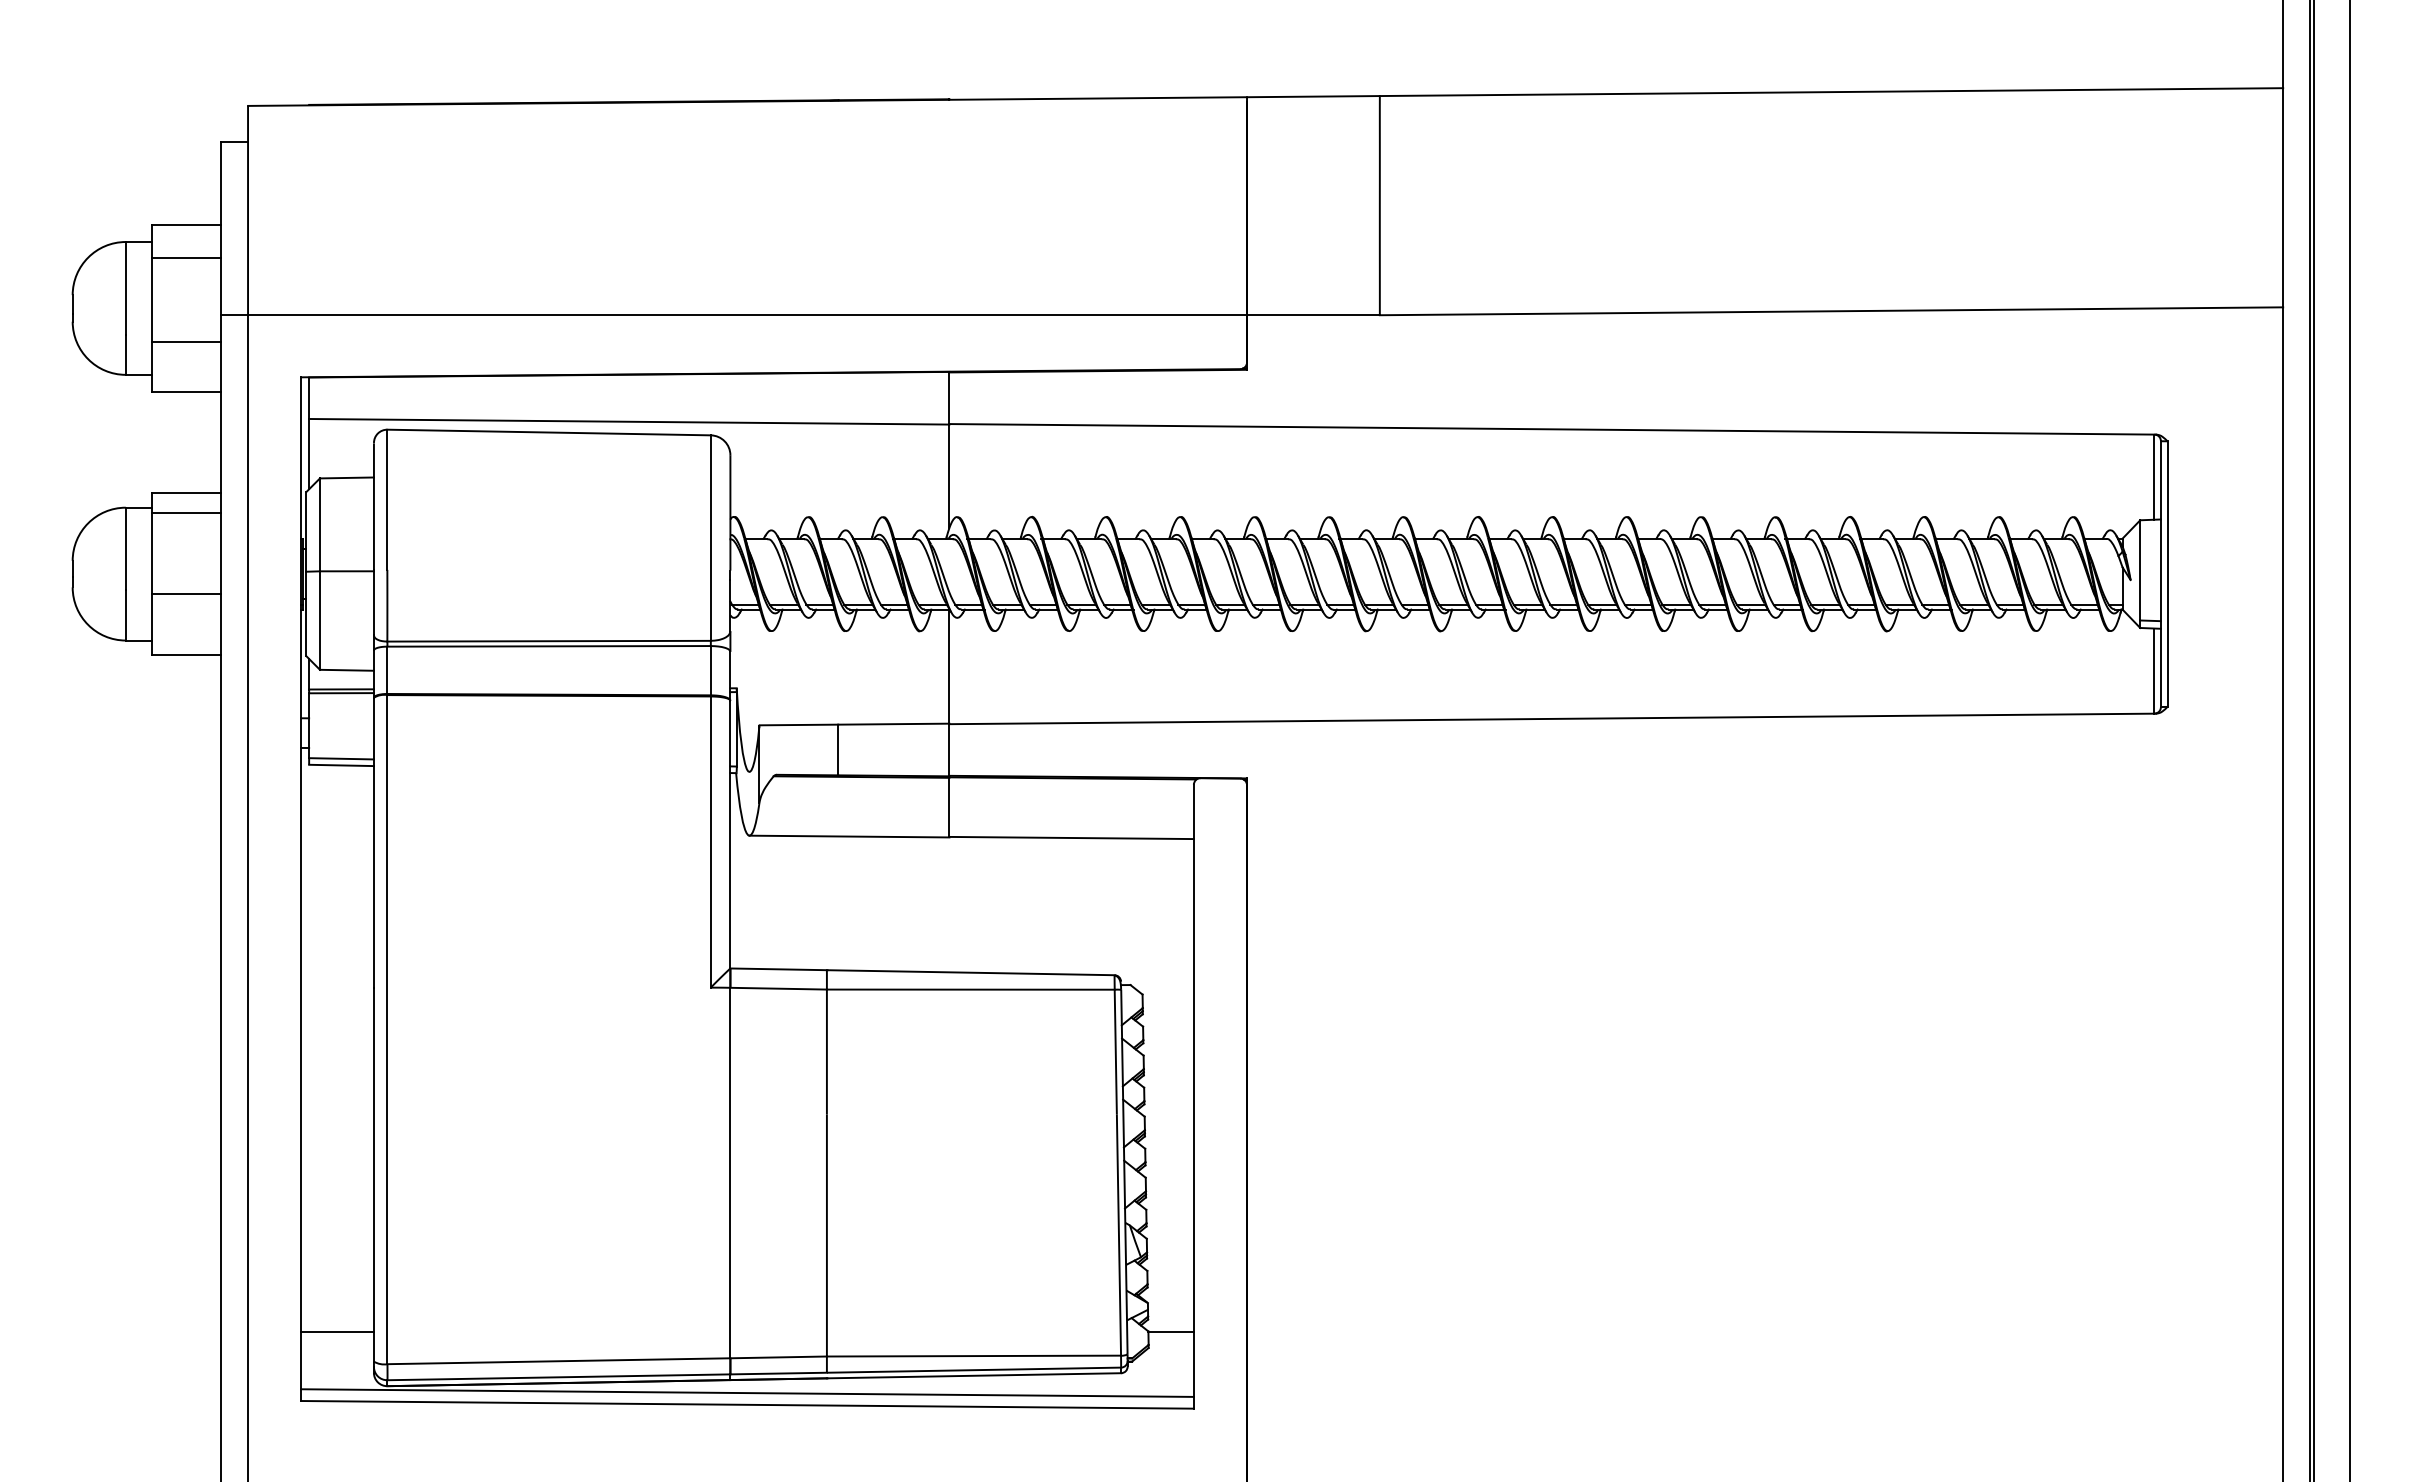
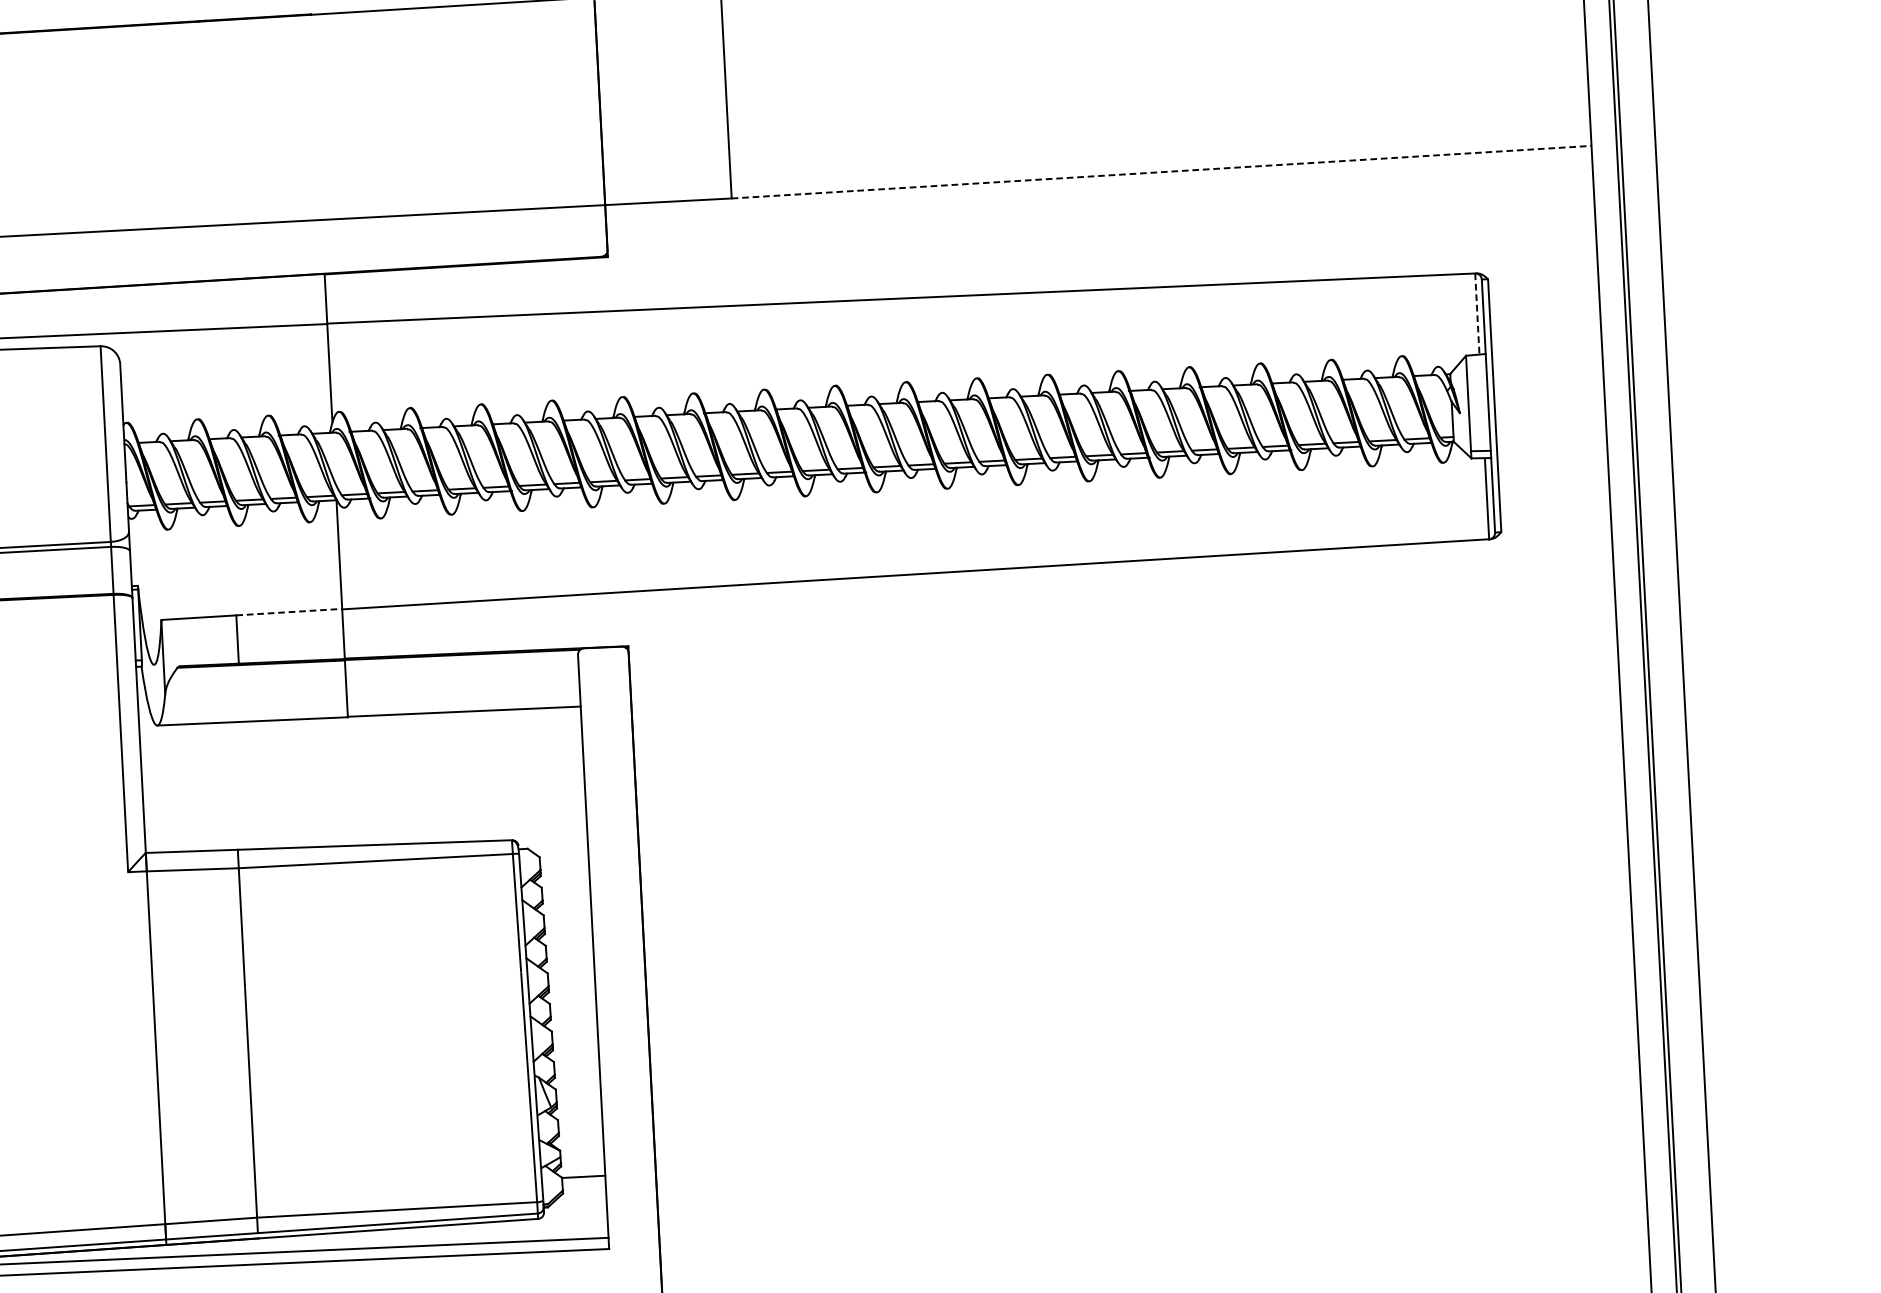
line: (1831, 311) -> (1161, 172), solid -> dashed
line: (2154, 477) -> (1477, 314), solid -> dashed
line: (893, 724) -> (288, 612), solid -> dashed

